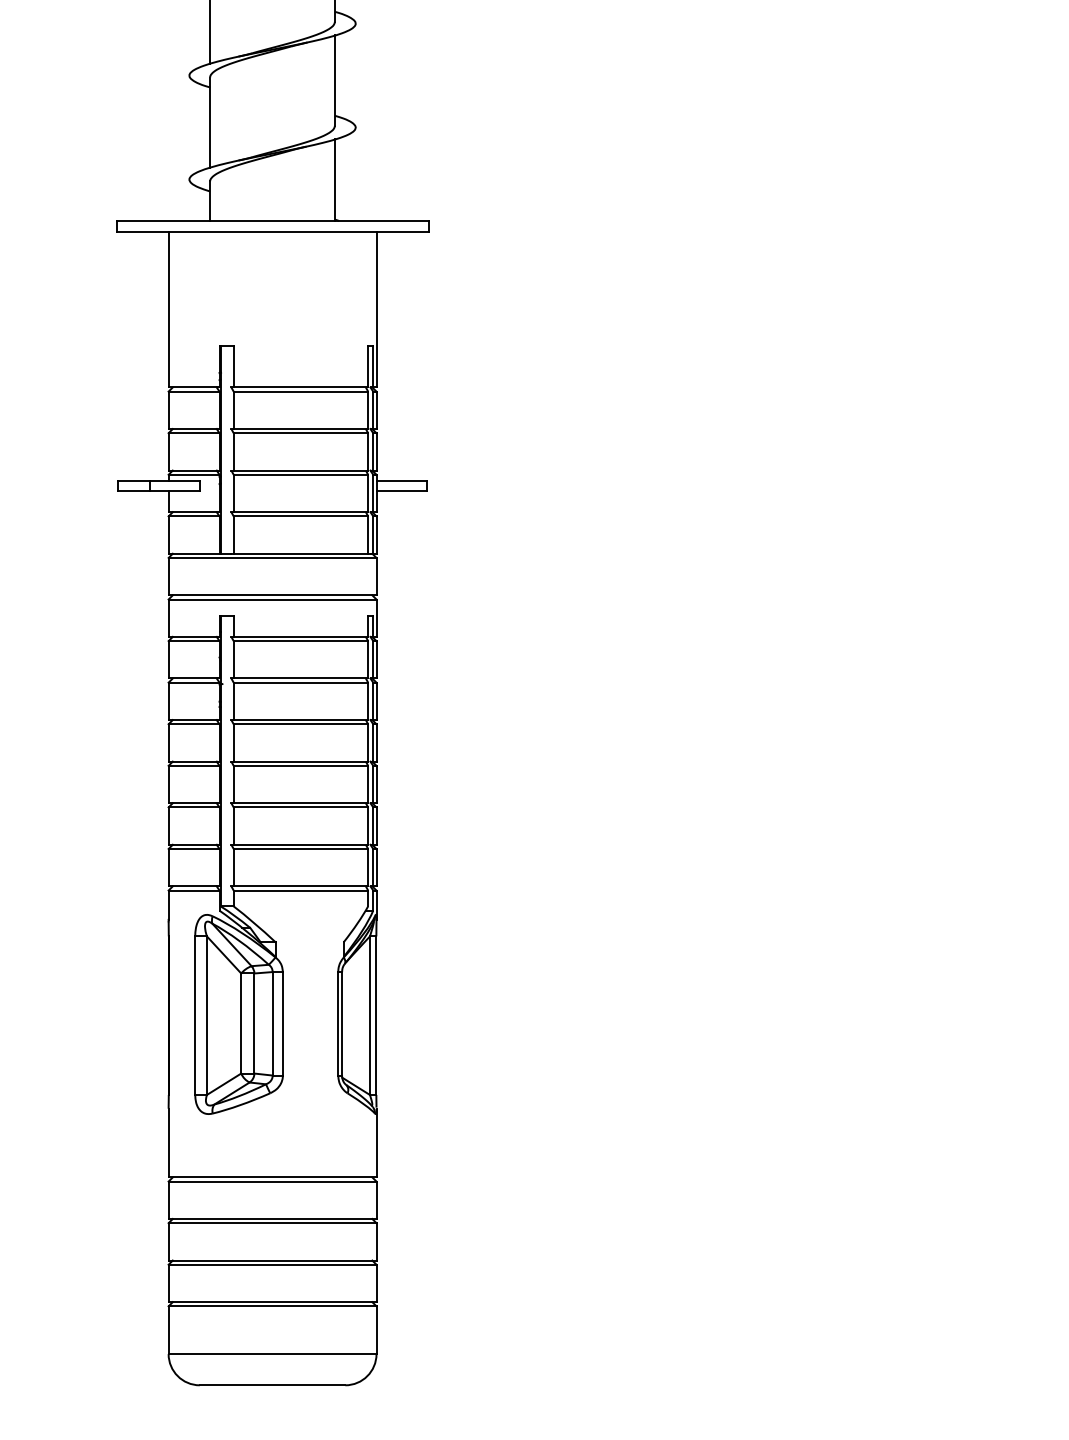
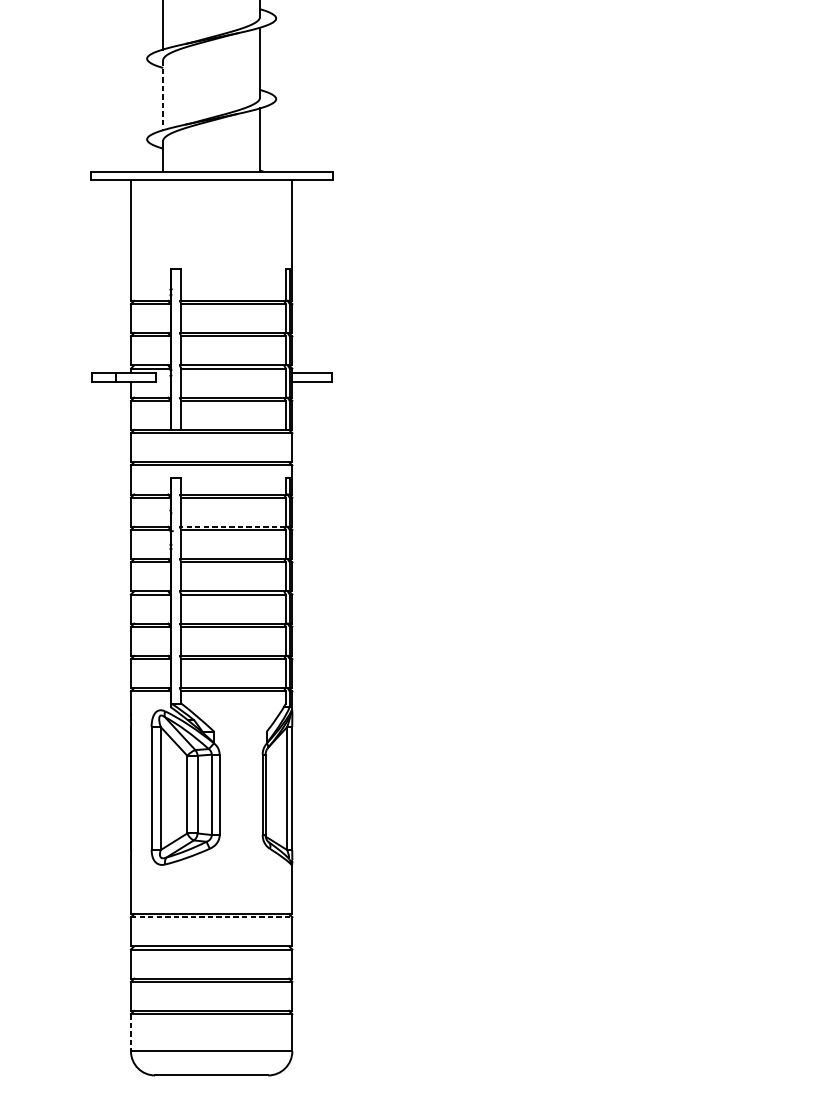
line: (210, 123) -> (163, 95), solid -> dashed
line: (300, 678) -> (233, 526), solid -> dashed
line: (272, 1181) -> (211, 917), solid -> dashed
line: (168, 1330) -> (130, 1032), solid -> dashed

